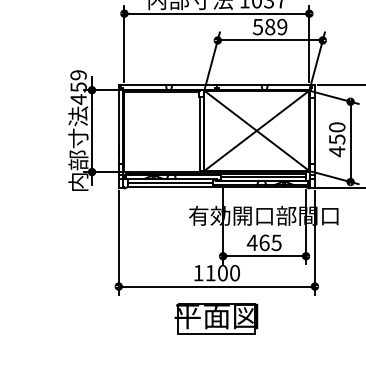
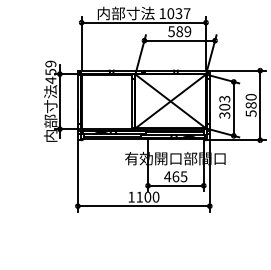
text: (336, 139) -> (224, 107), 450 -> 303
part: (216, 318) -> (143, 227), removed

